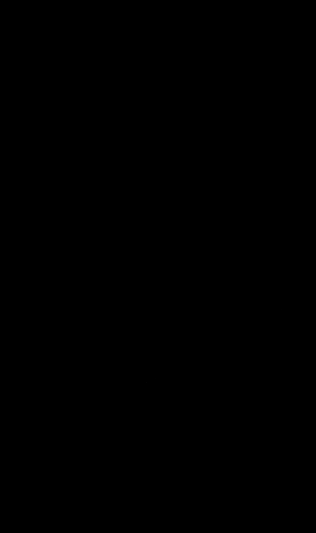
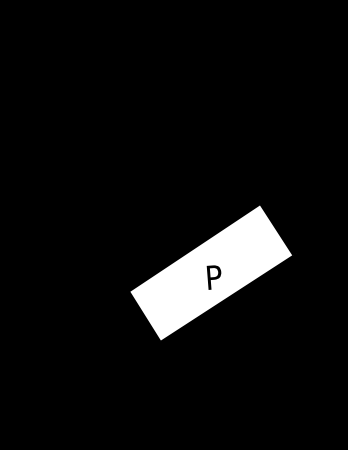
fill: (205, 318) -> (210, 271), removed

